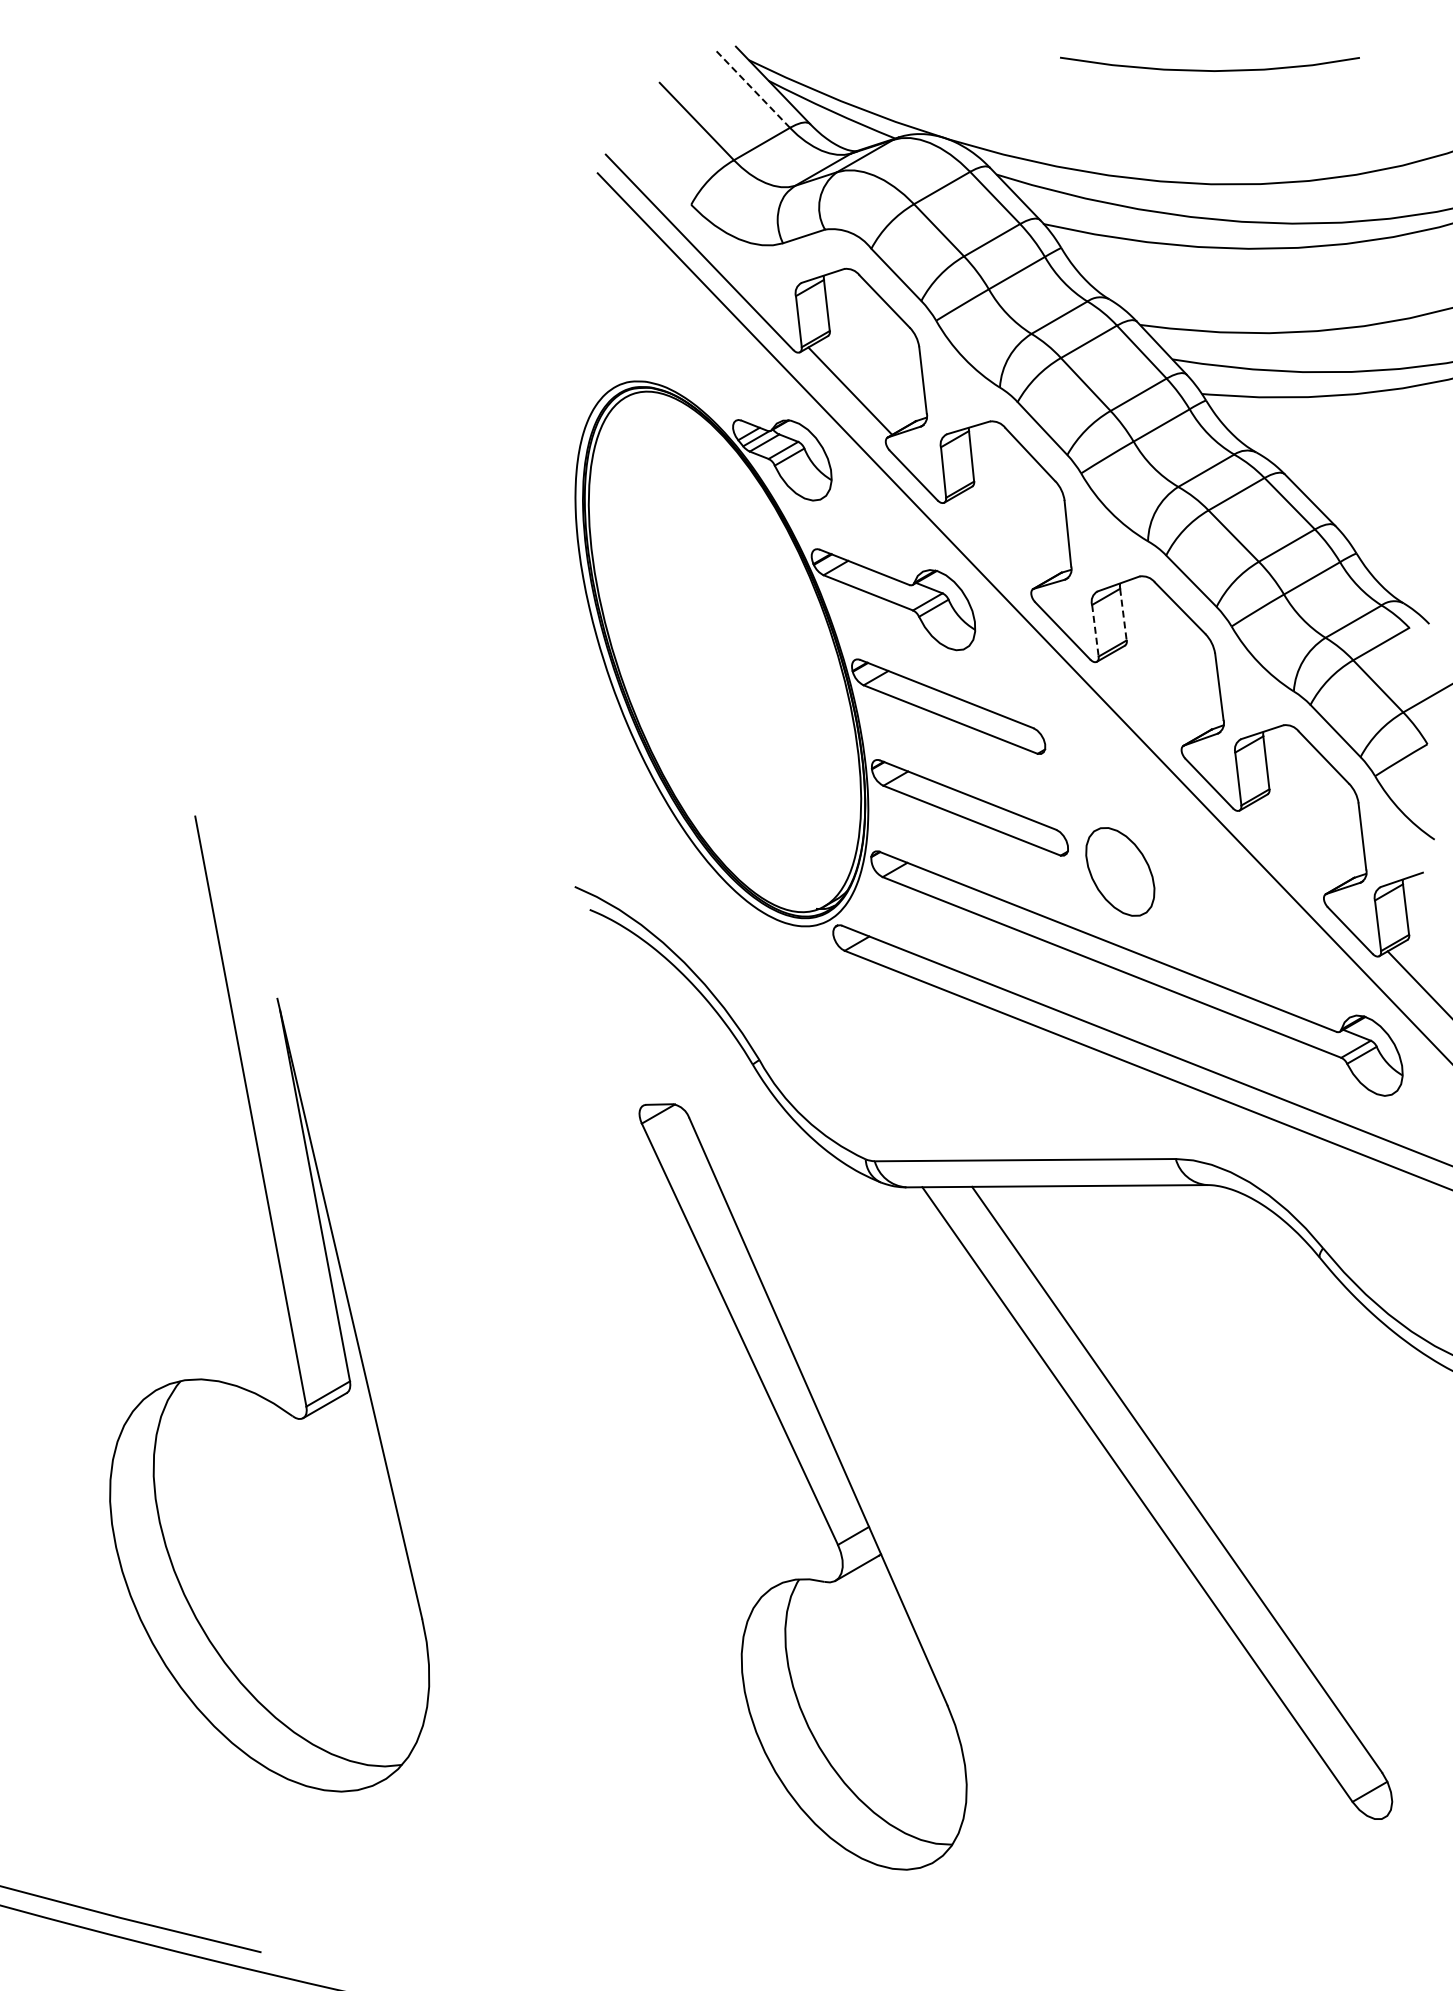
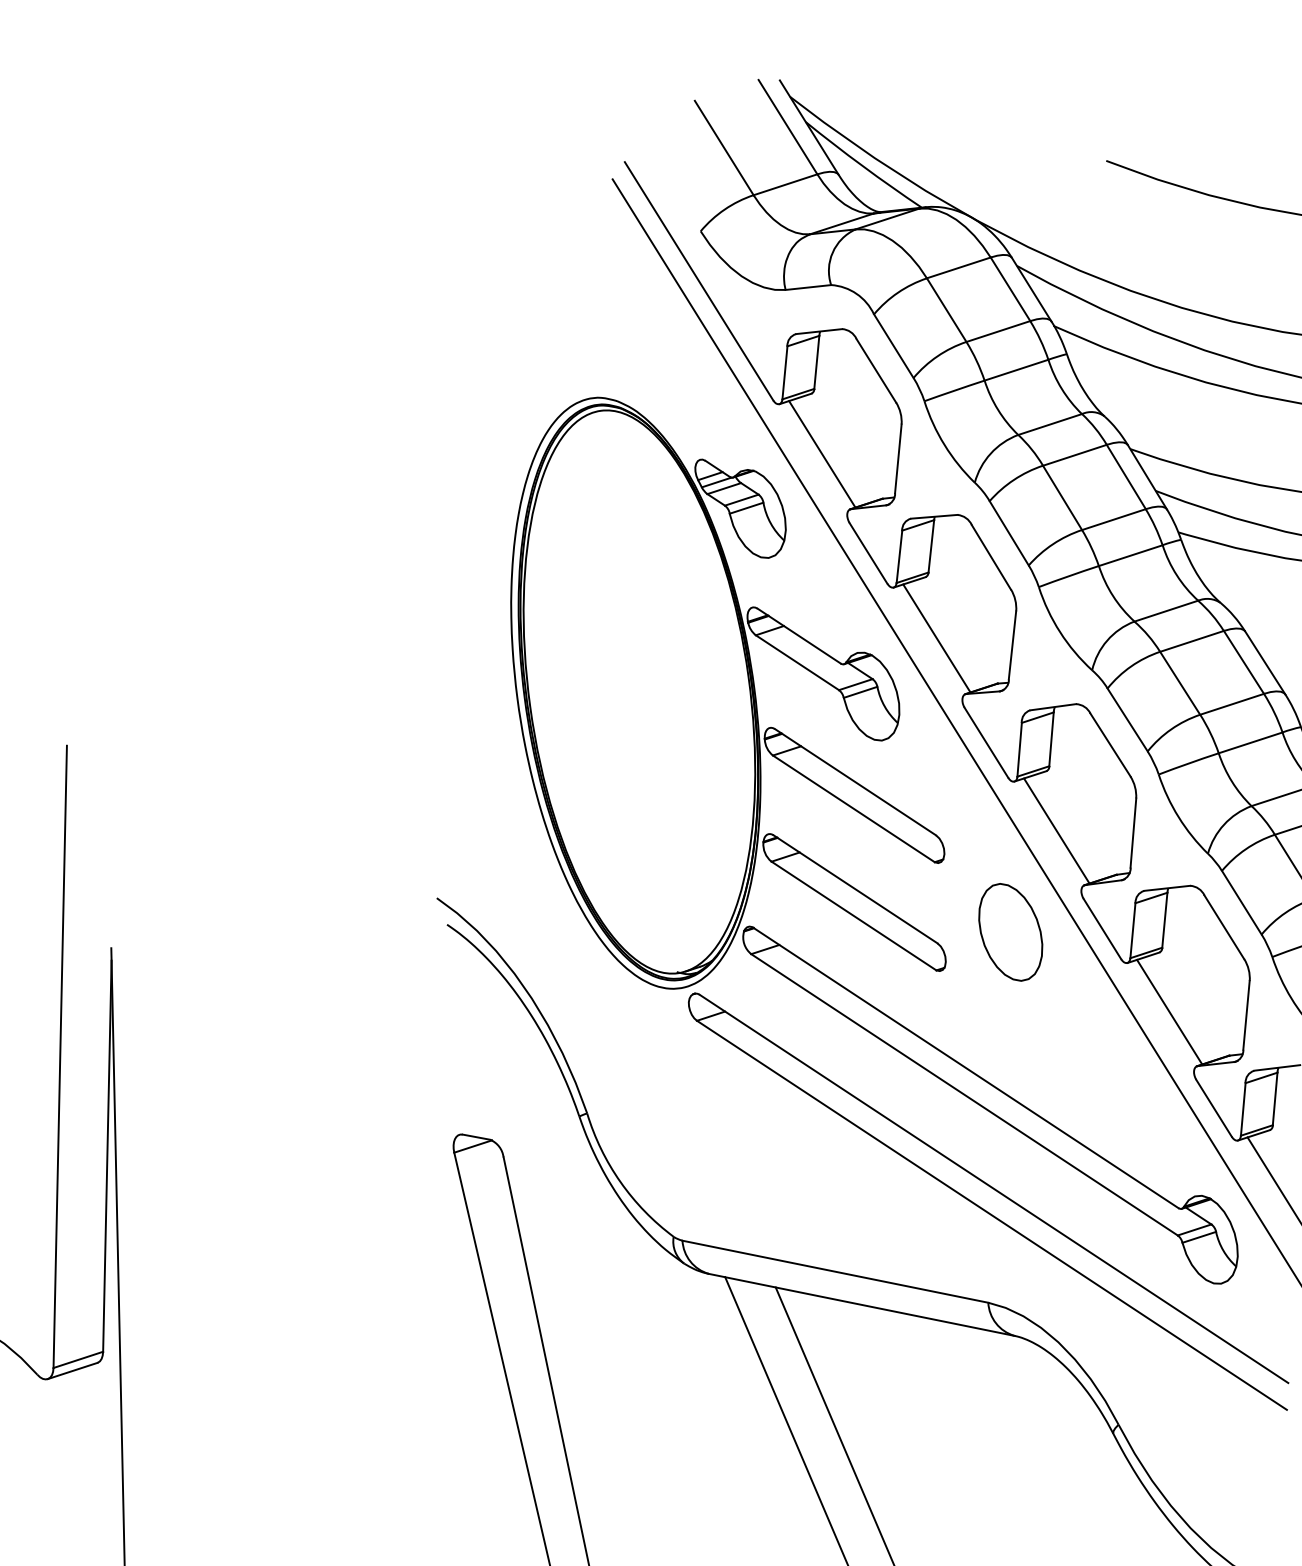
line: (752, 89) -> (787, 127), dashed -> solid
line: (994, 541) -> (936, 637), added
line: (1123, 615) -> (1051, 740), dashed -> solid
line: (1095, 631) -> (1019, 750), dashed -> solid
line: (1146, 700) -> (1056, 831), added
line: (1289, 848) -> (1169, 1012), added
part: (1120, 871) -> (1011, 931), moved

